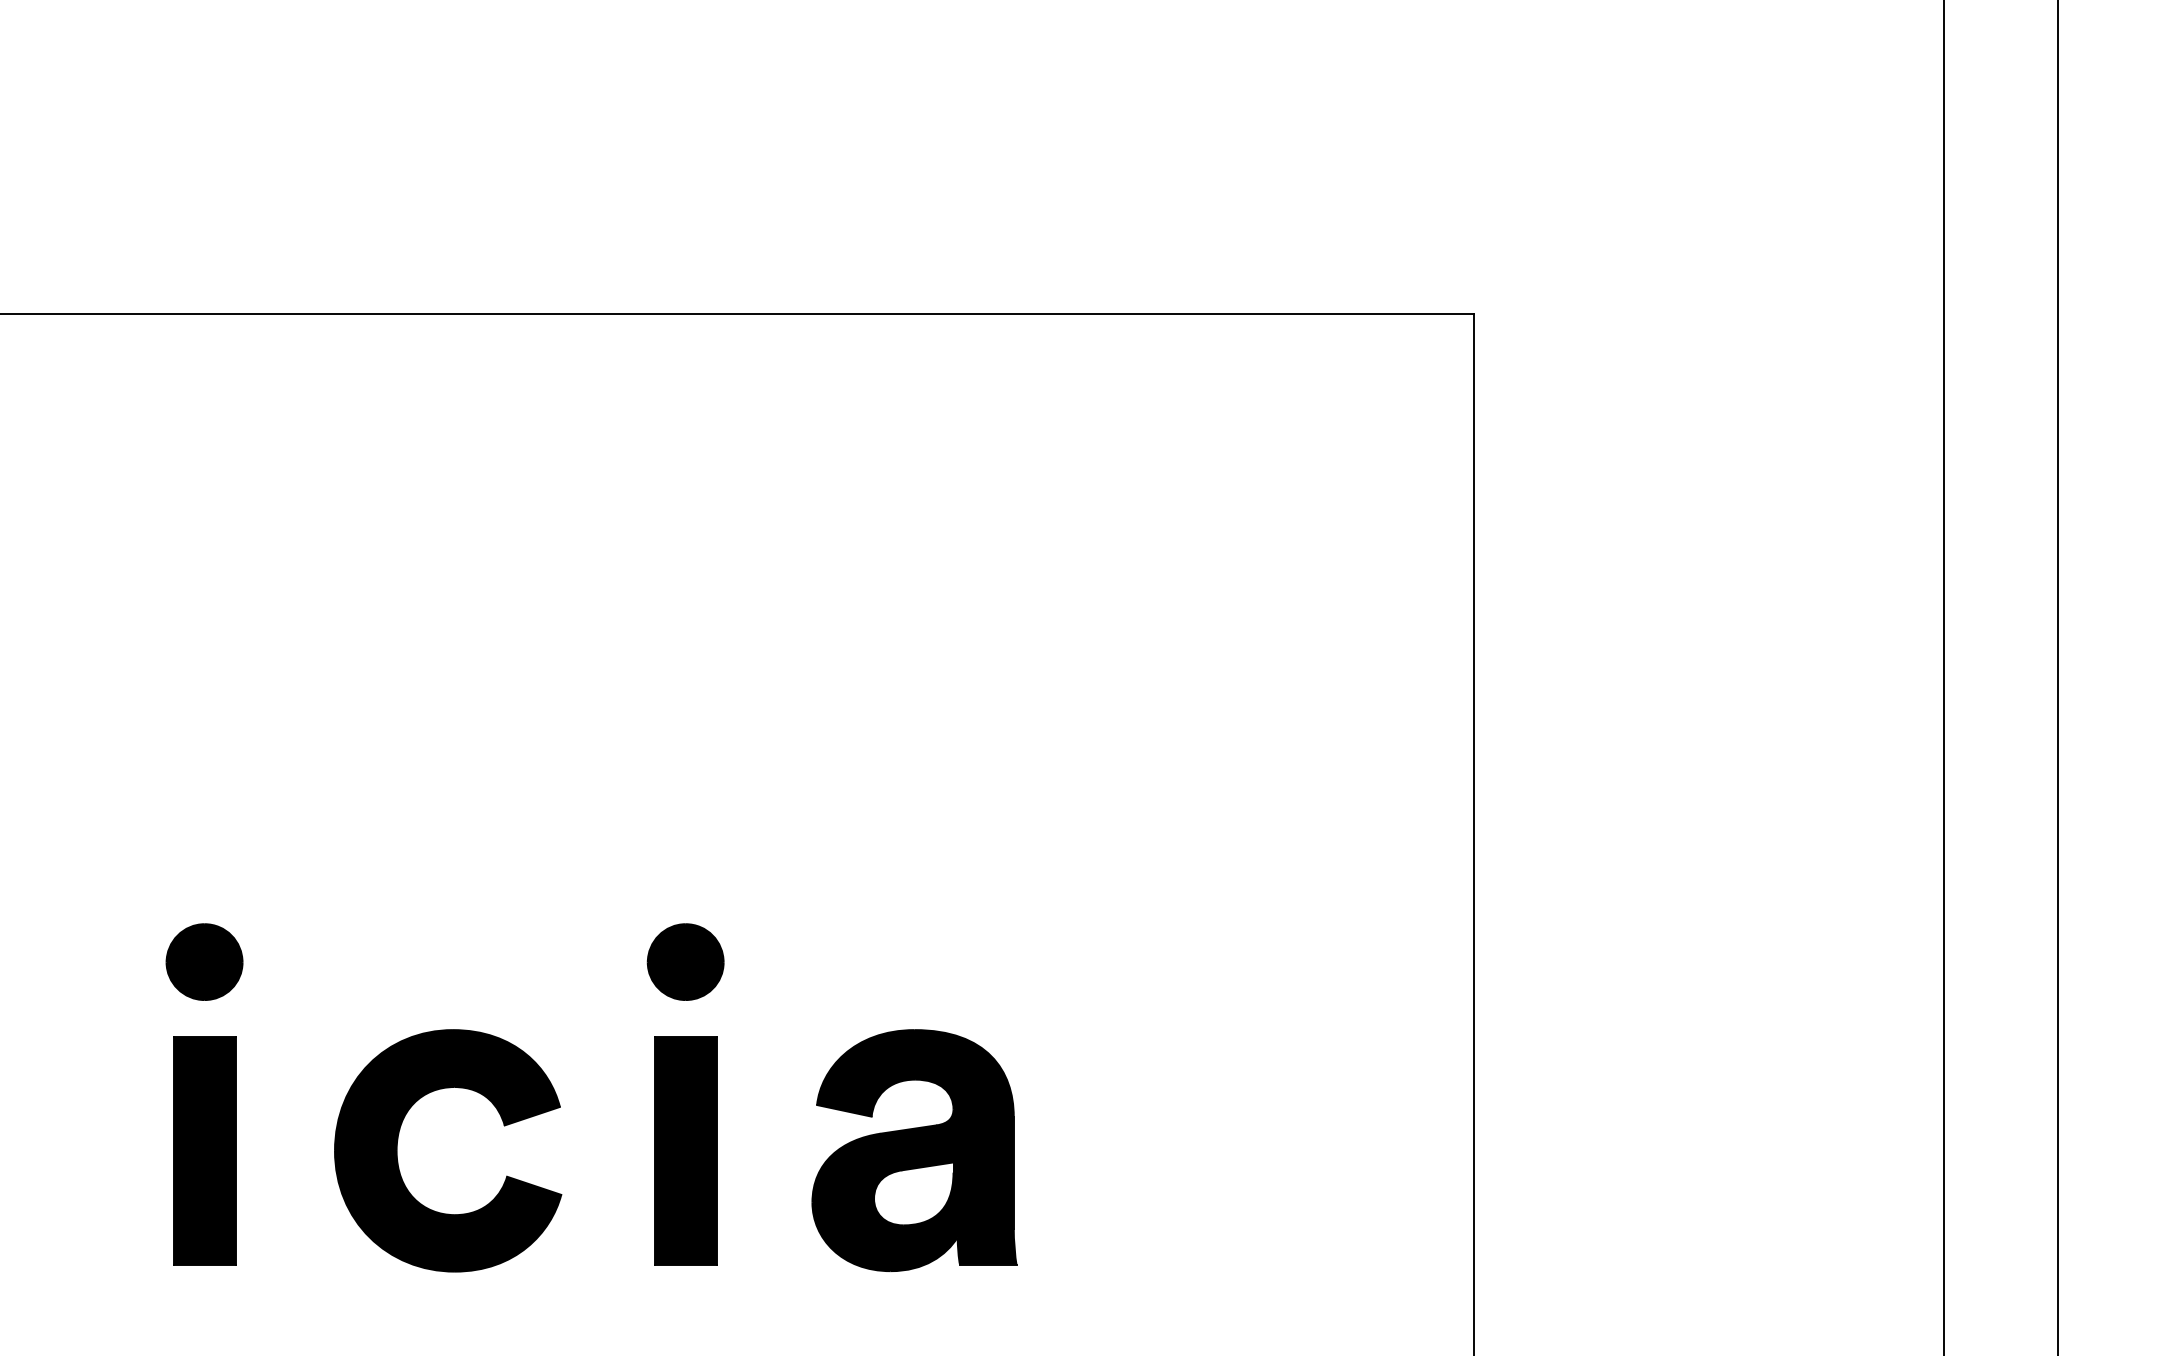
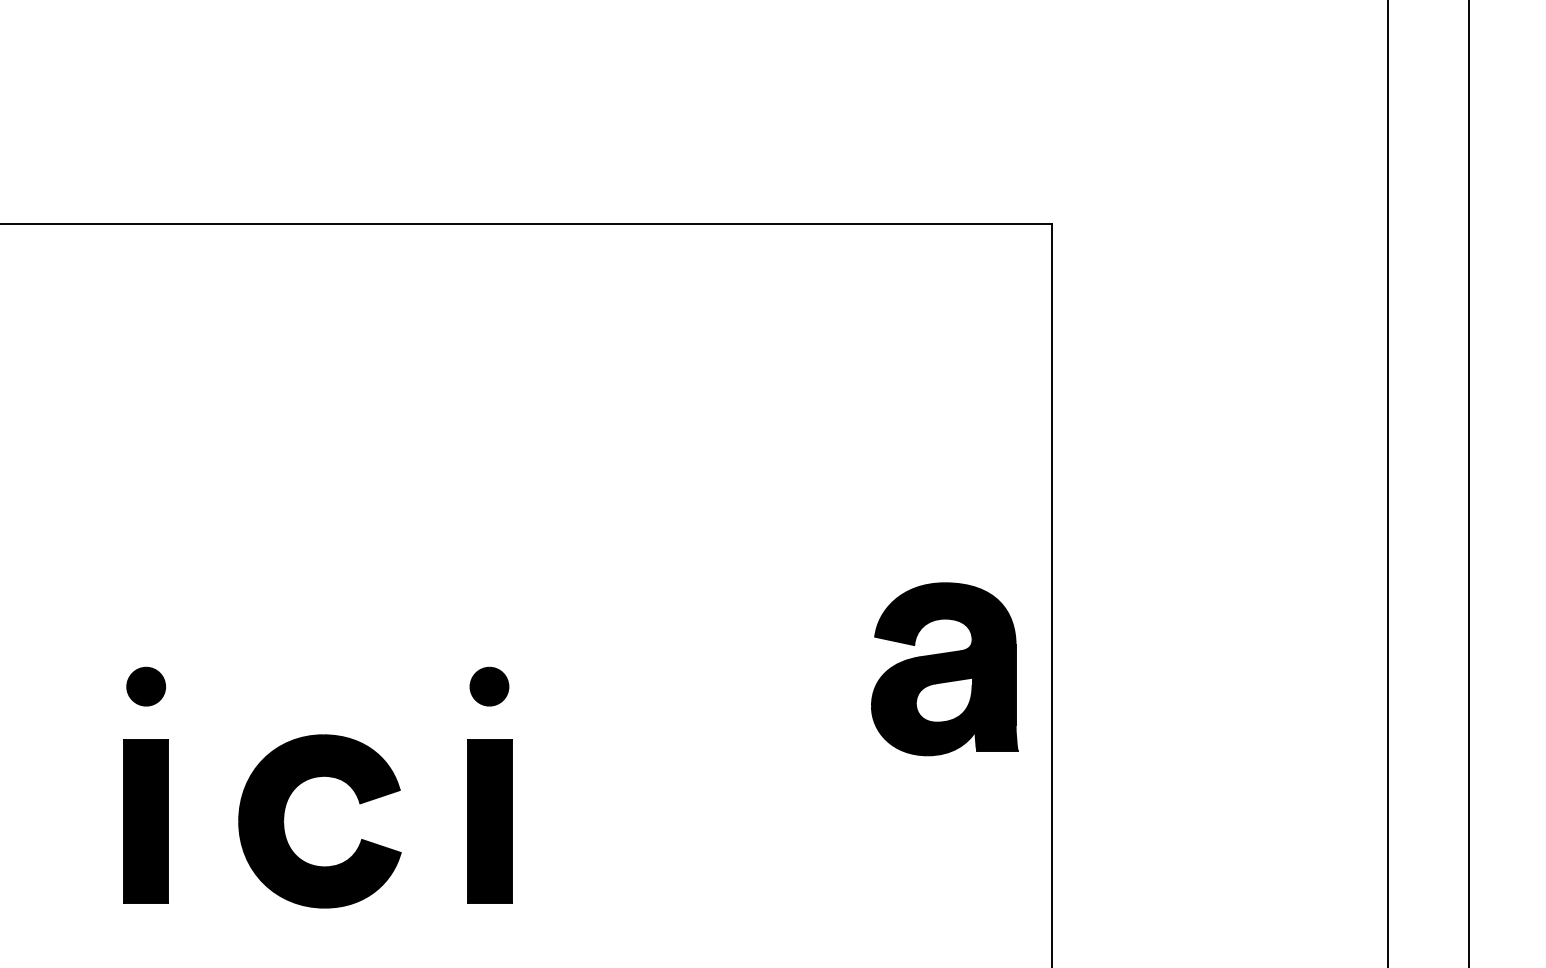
part: (205, 961) -> (146, 686), size x0.7
part: (685, 961) -> (489, 686), size x0.7
part: (914, 1150) -> (944, 669), moved

